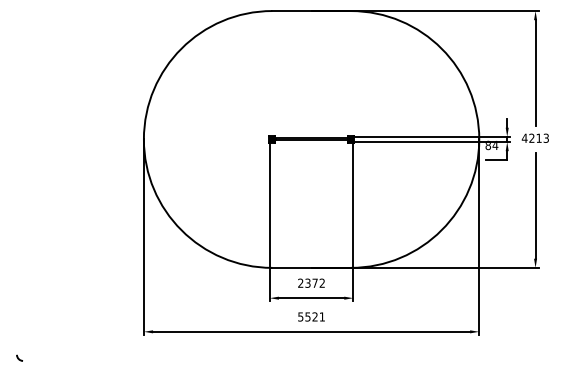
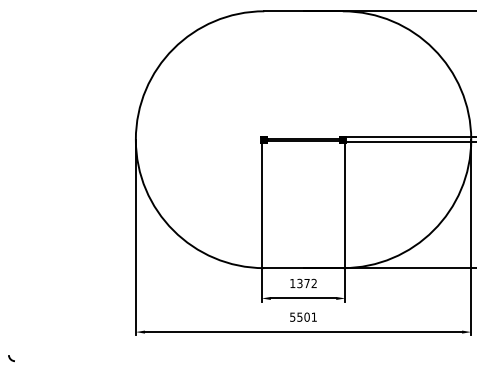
text: (300, 282) -> (292, 282), 2372 -> 1372
text: (314, 316) -> (306, 316), 5521 -> 5501

